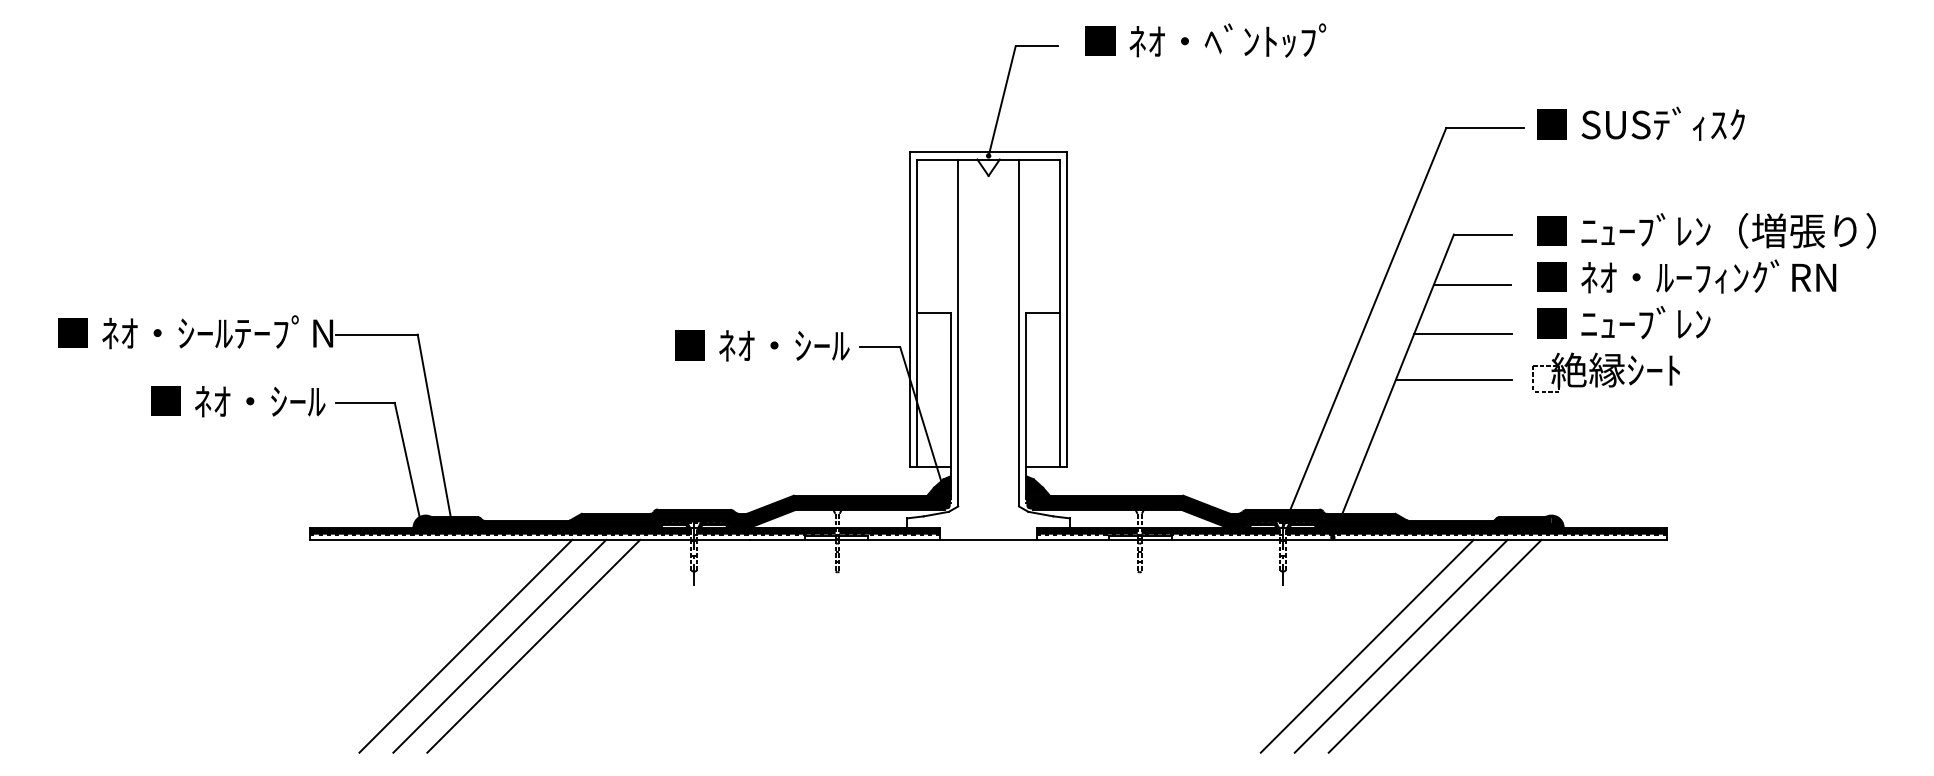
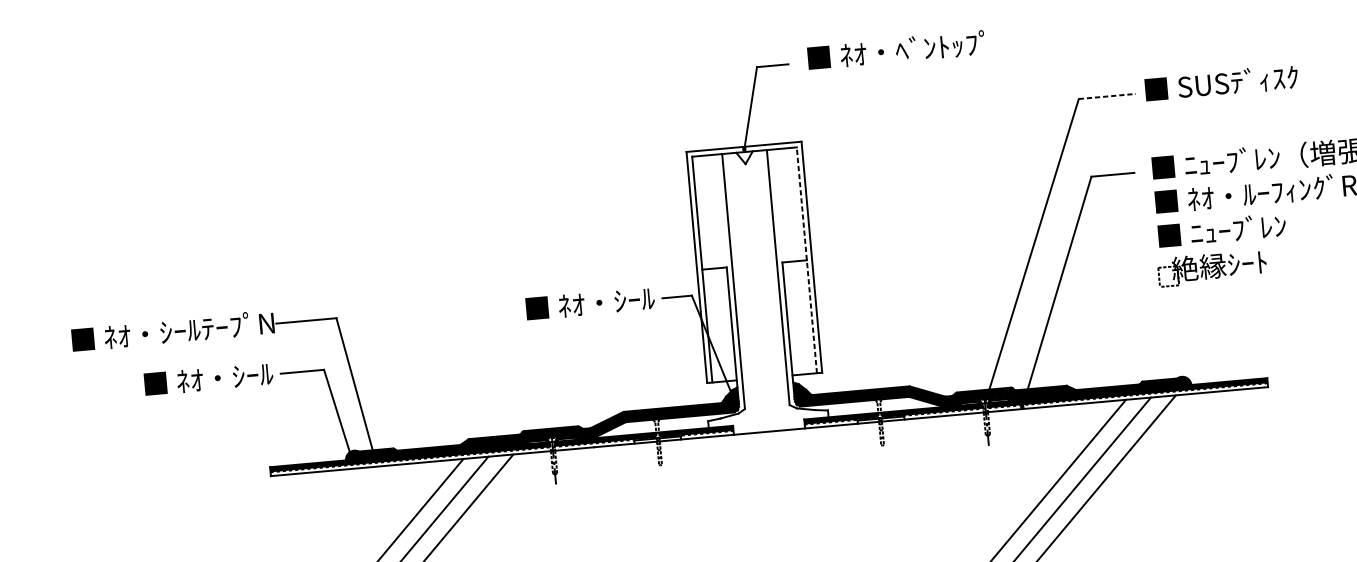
line: (1485, 128) -> (1107, 96), solid -> dashed
line: (1472, 284) -> (1108, 212), removed
line: (1059, 313) -> (806, 260), solid -> dashed
line: (1463, 334) -> (1105, 249), removed
line: (1453, 380) -> (1100, 283), removed

